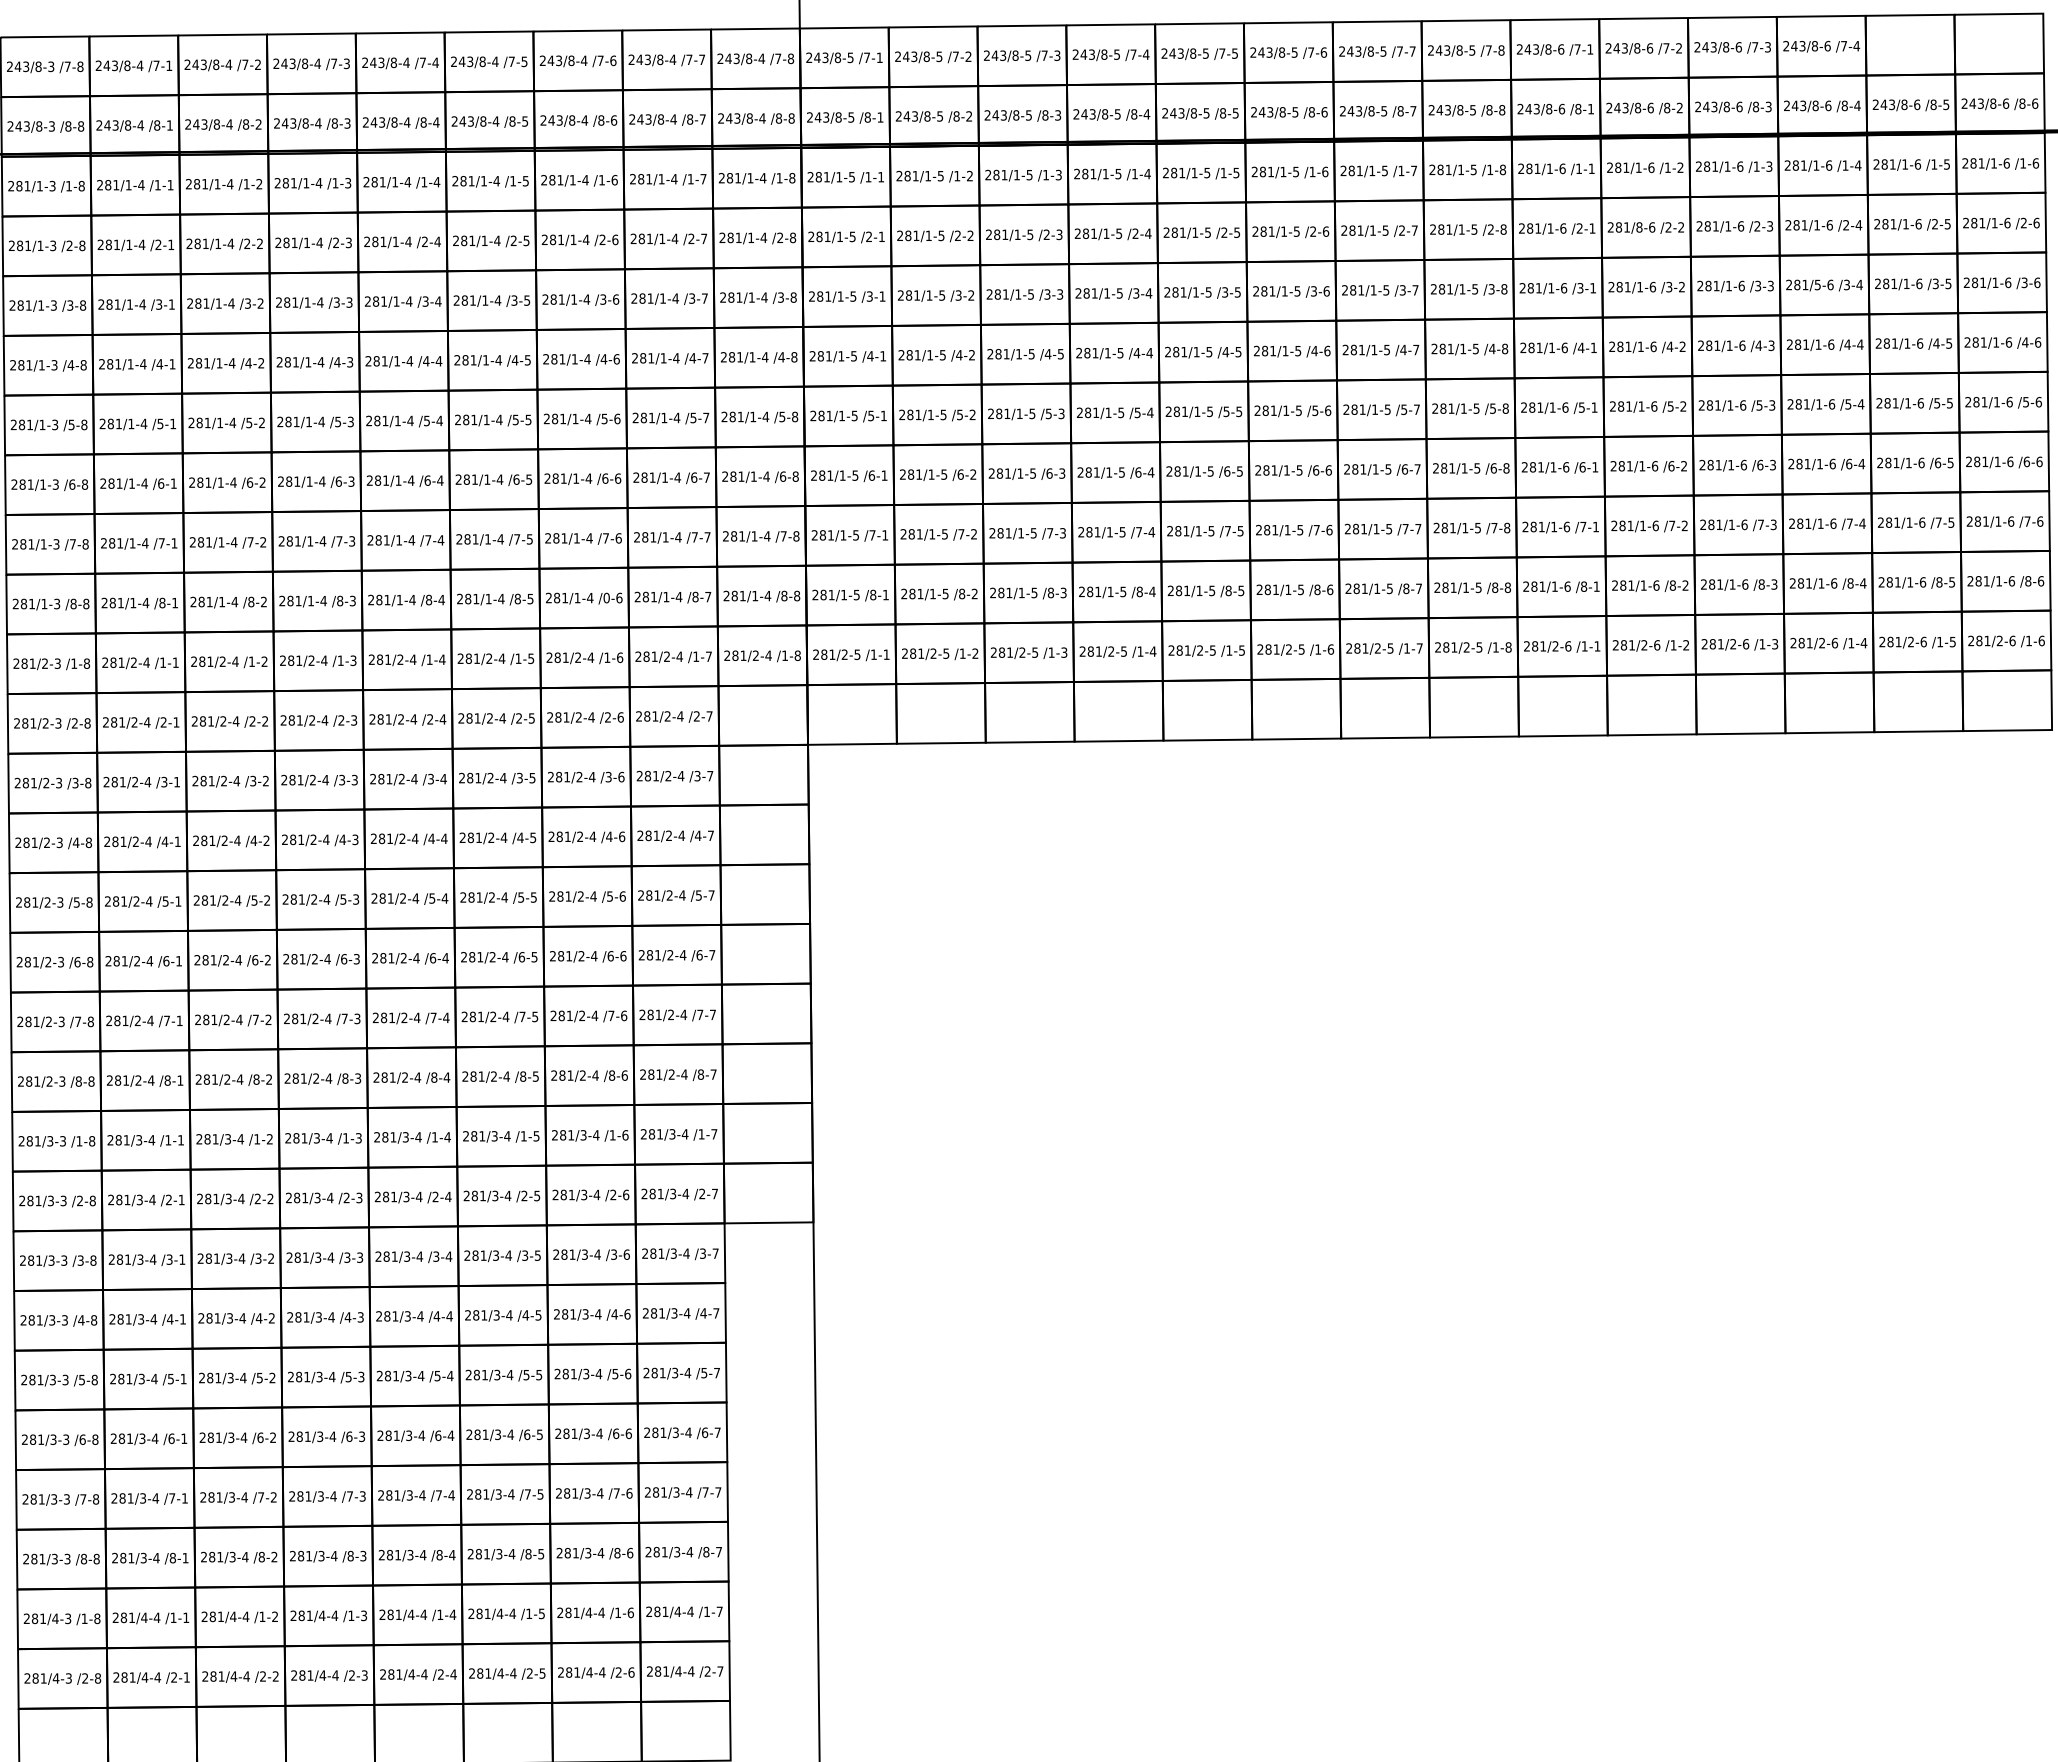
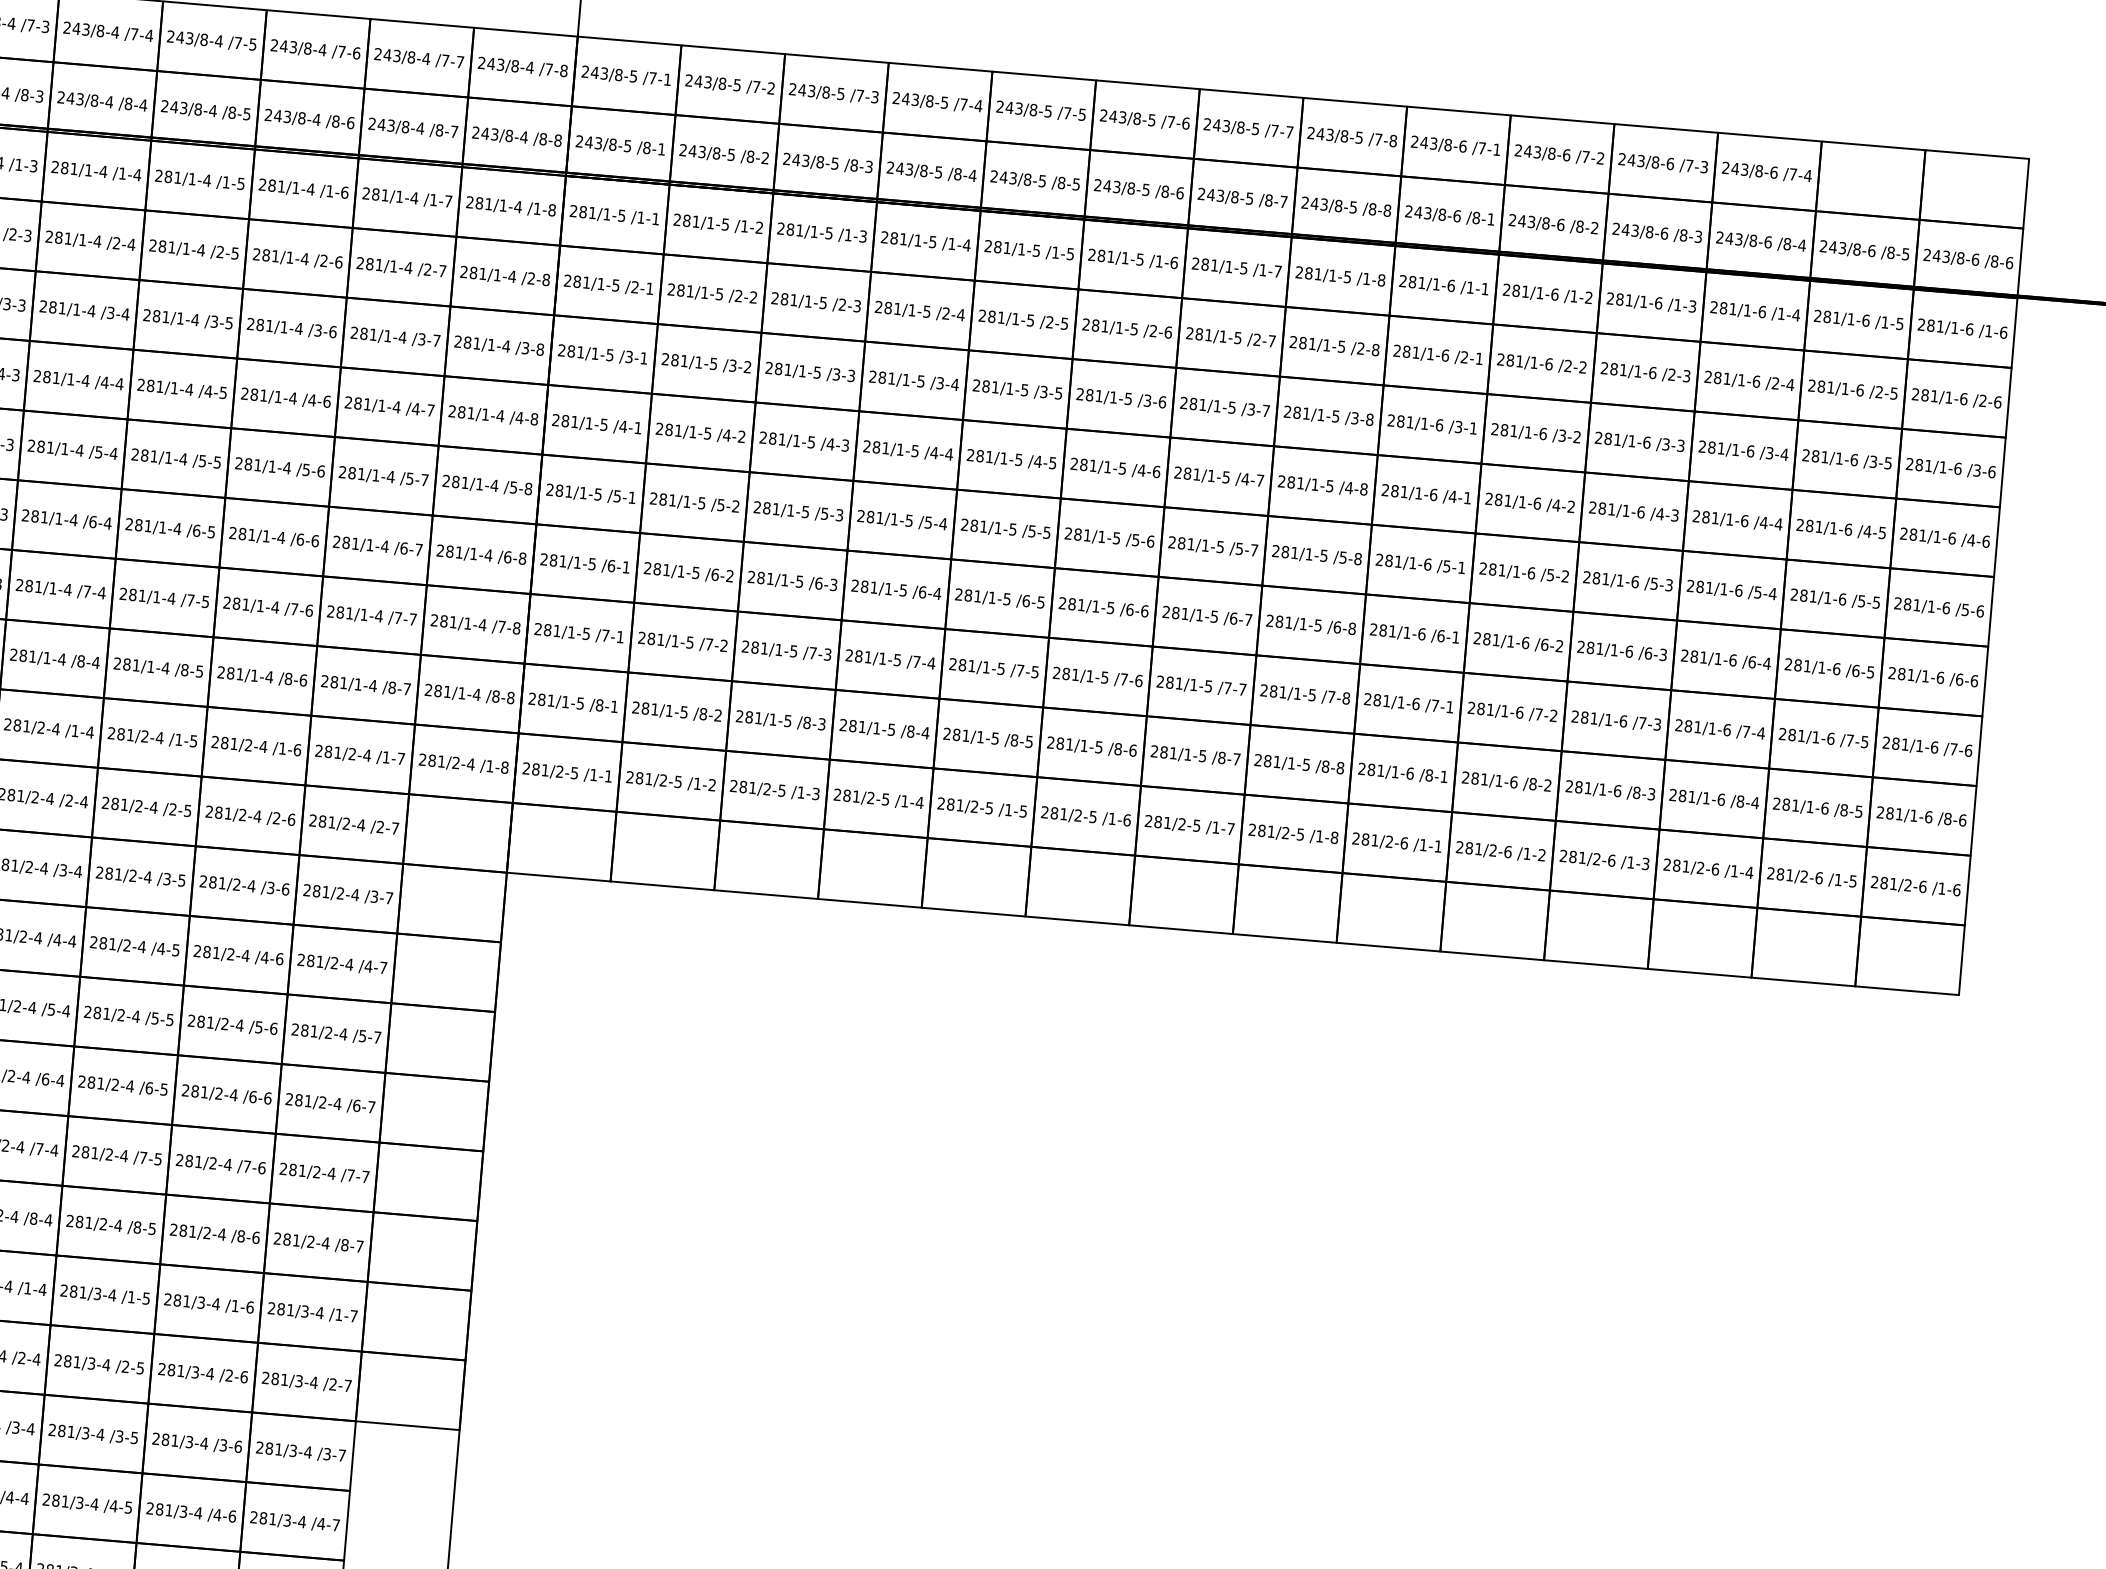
text: (1639, 227) -> (1534, 362), 281/8-6 -> 281/1-6
text: (1817, 284) -> (1735, 449), 281/5-6 -> 281/1-6
text: (1060, 353) -> (845, 444), /4-5 -> /4-3
text: (606, 598) -> (288, 679), /0-6 -> /8-6

